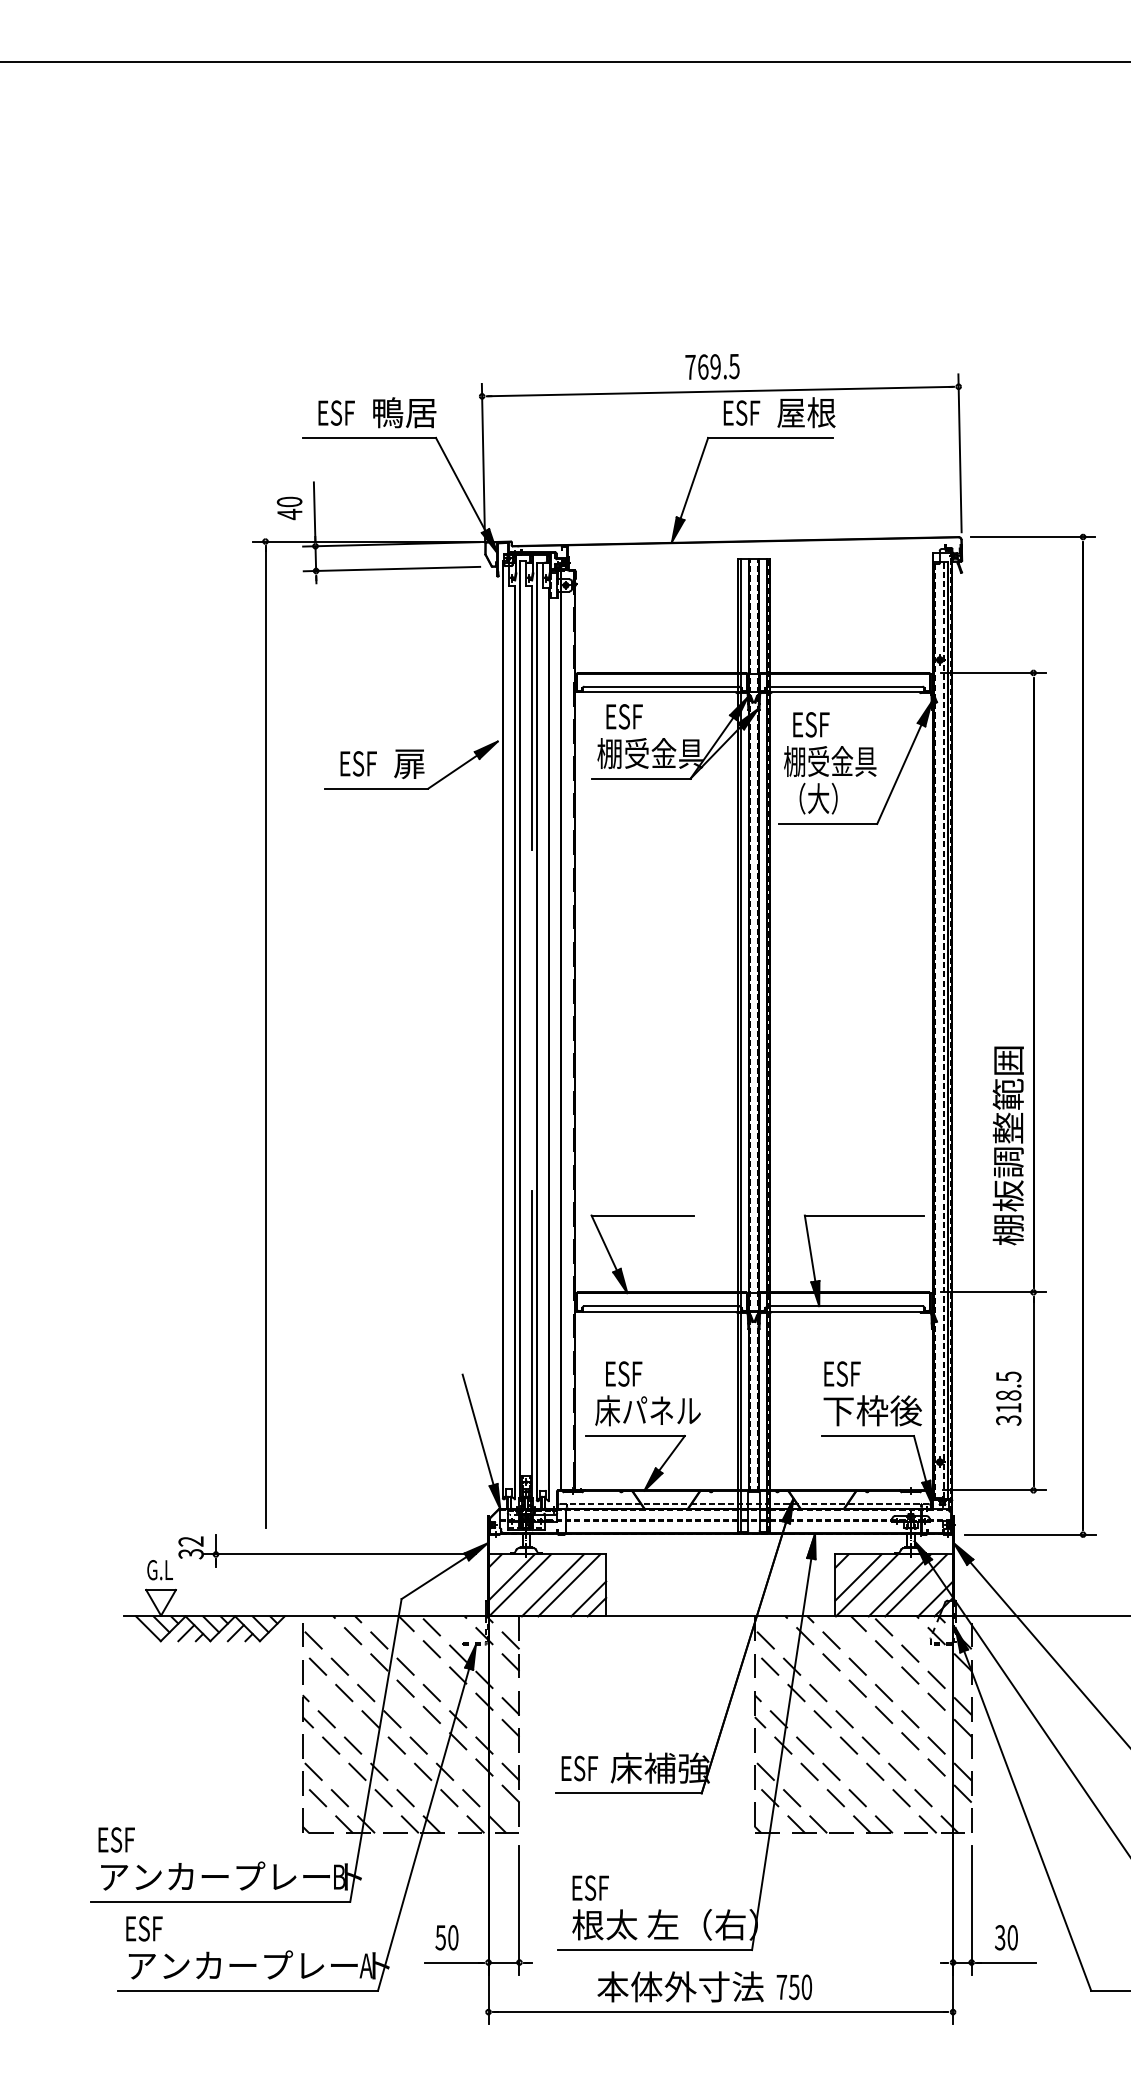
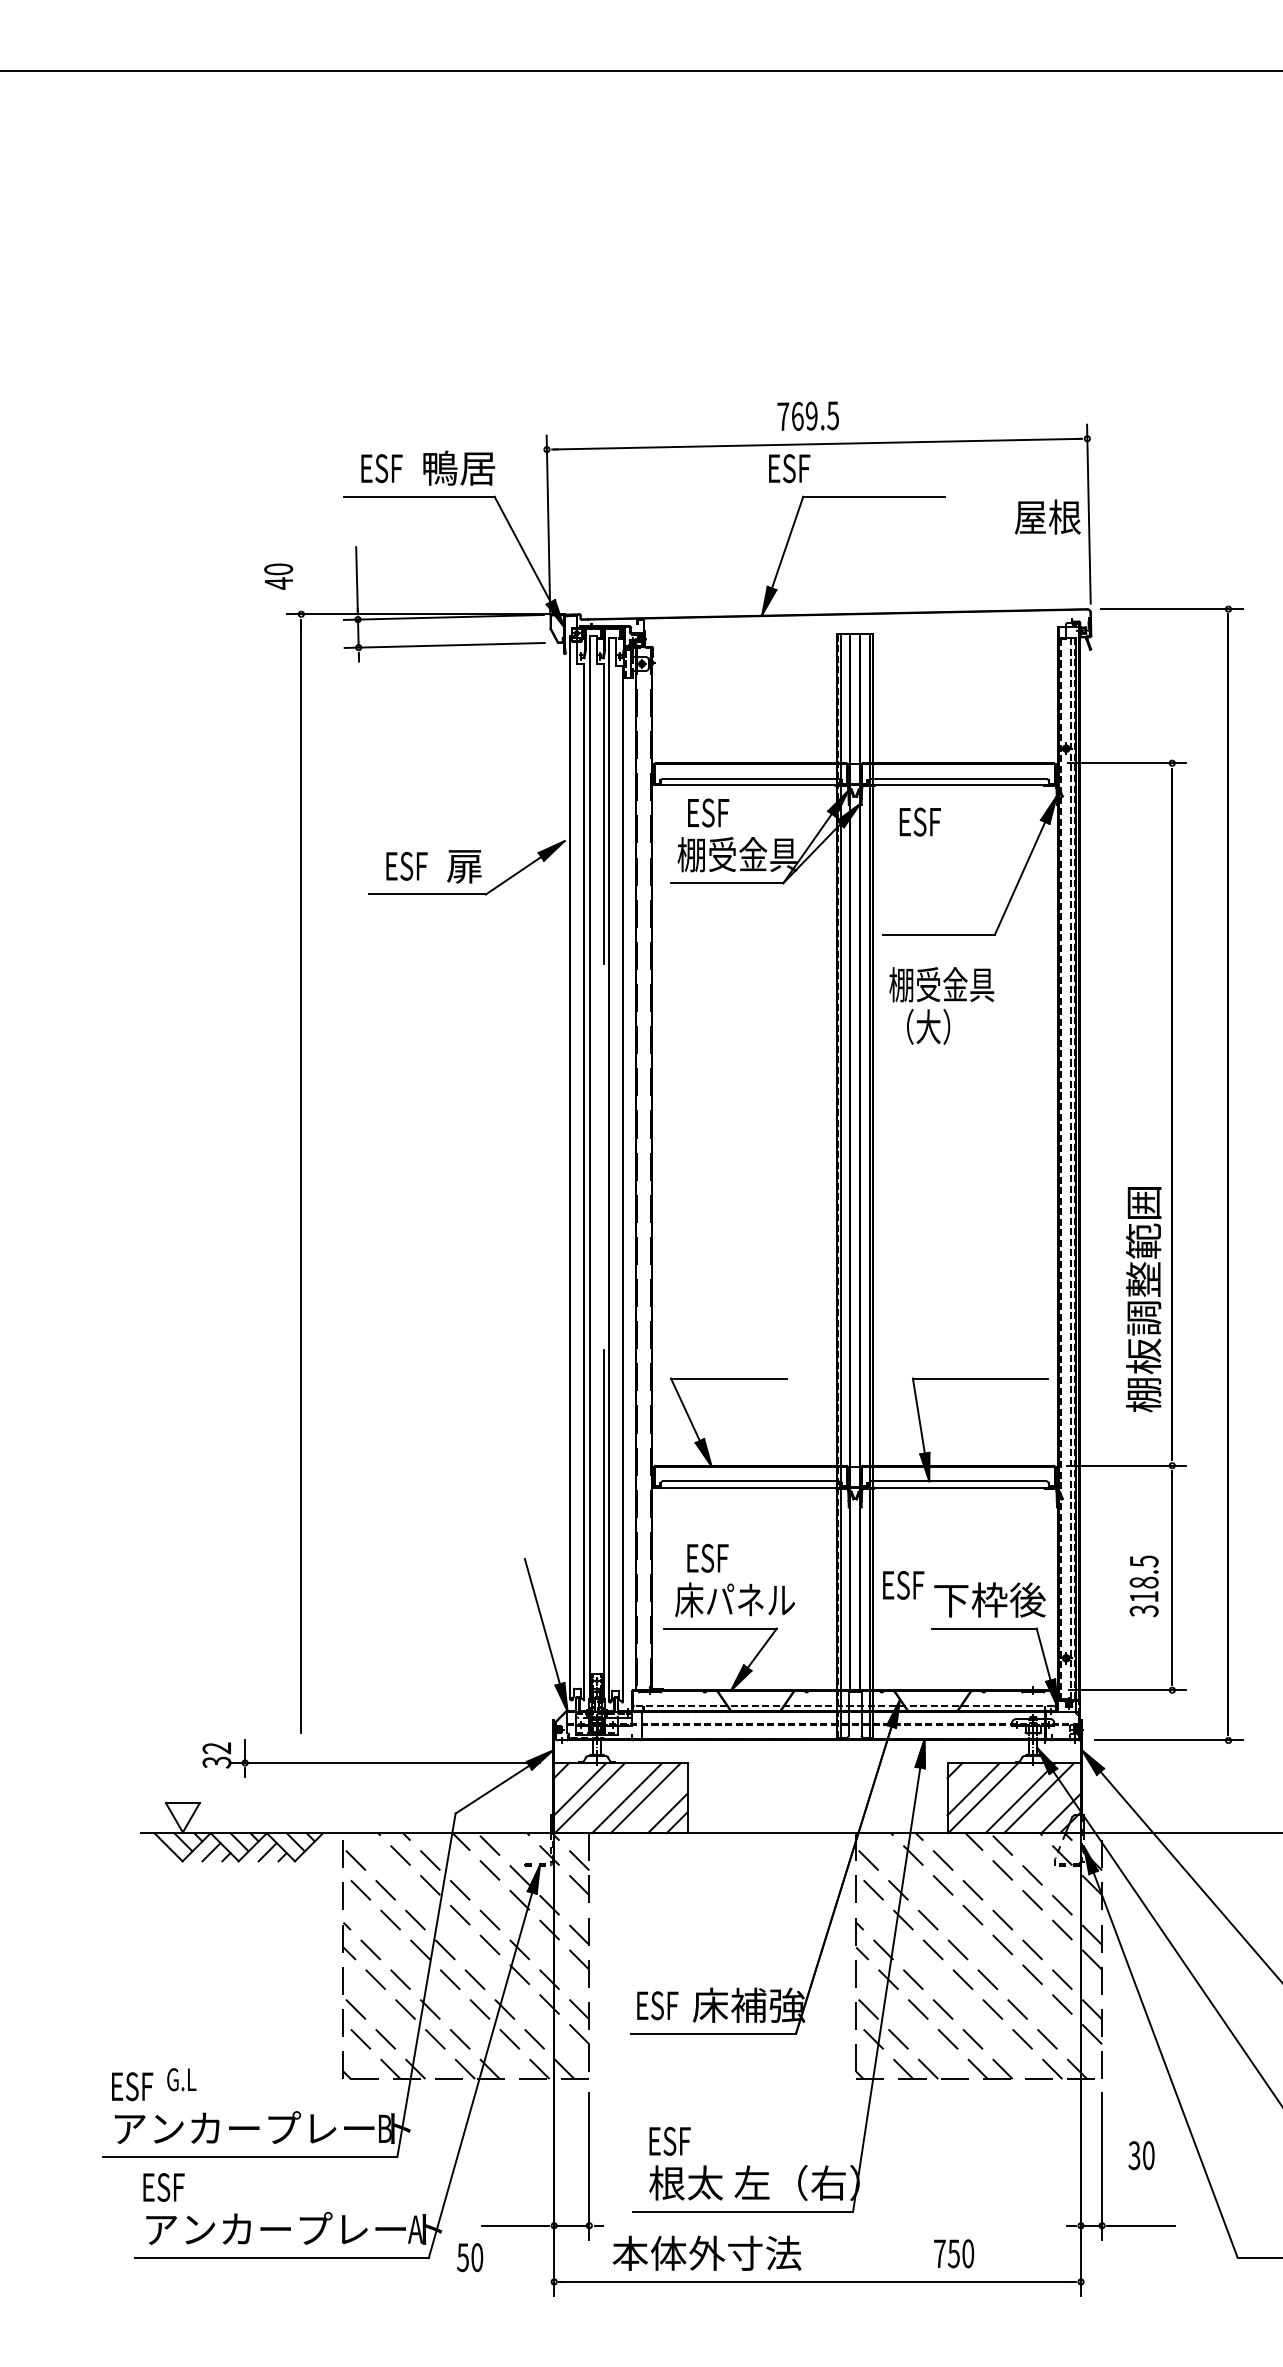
text: (806, 412) -> (1047, 516), moved
text: (741, 413) -> (789, 468), moved
text: (289, 508) -> (278, 576), moved
text: (830, 779) -> (941, 1005), moved
text: (842, 1373) -> (903, 1584), moved
text: (159, 1569) -> (181, 2079), moved
text: (447, 1937) -> (470, 2257), moved
text: (1006, 1937) -> (1141, 2155), moved
text: (680, 1986) -> (706, 2252), moved
text: (794, 1987) -> (954, 2253), moved

